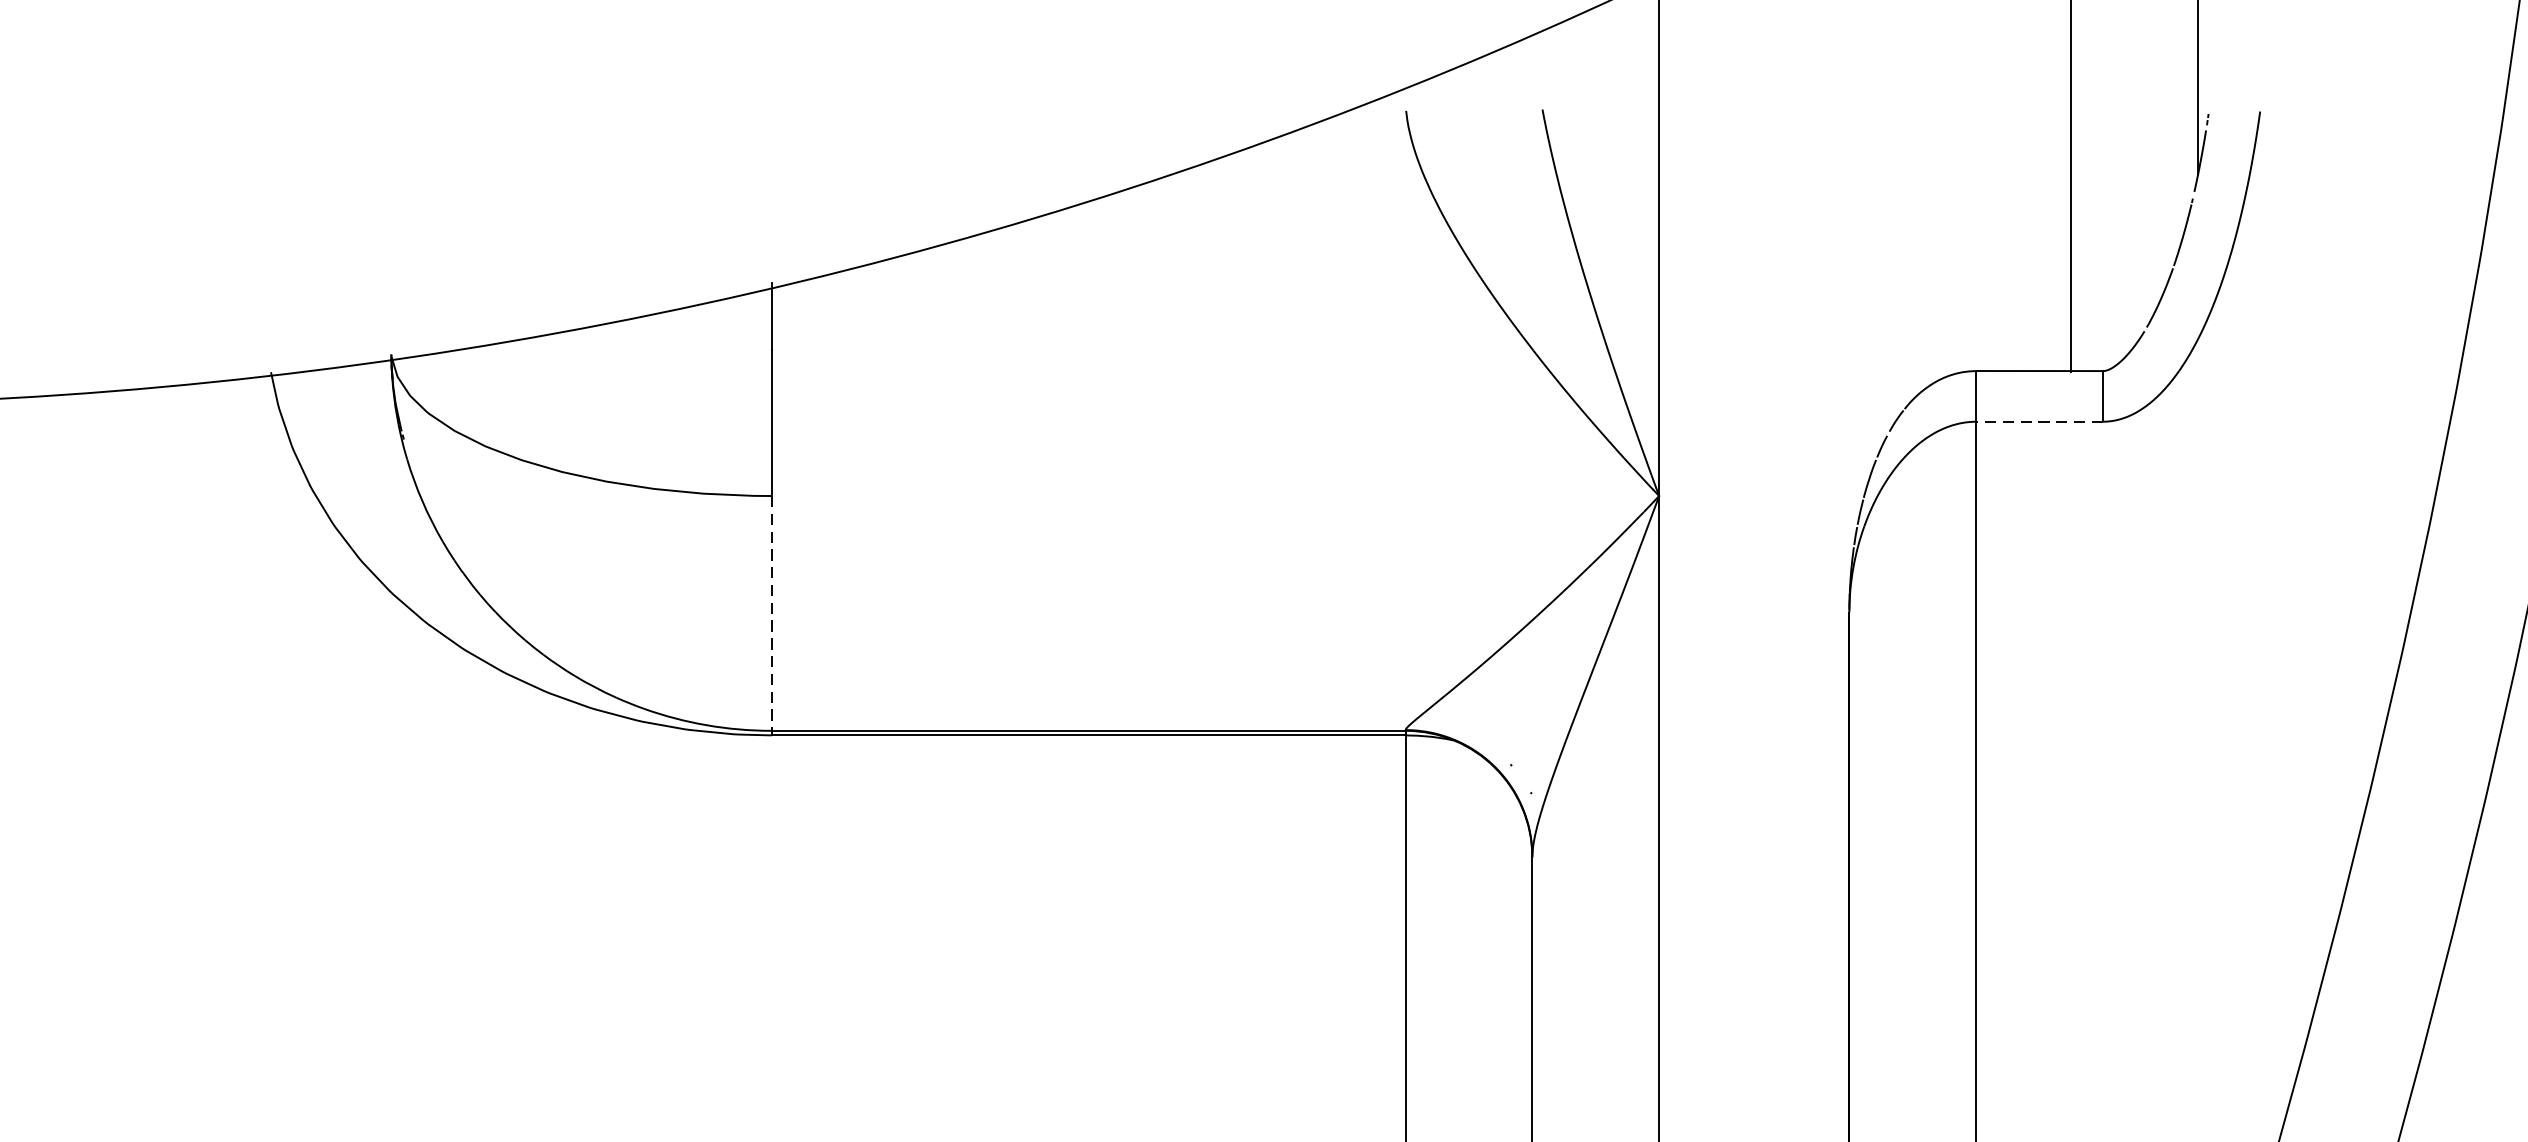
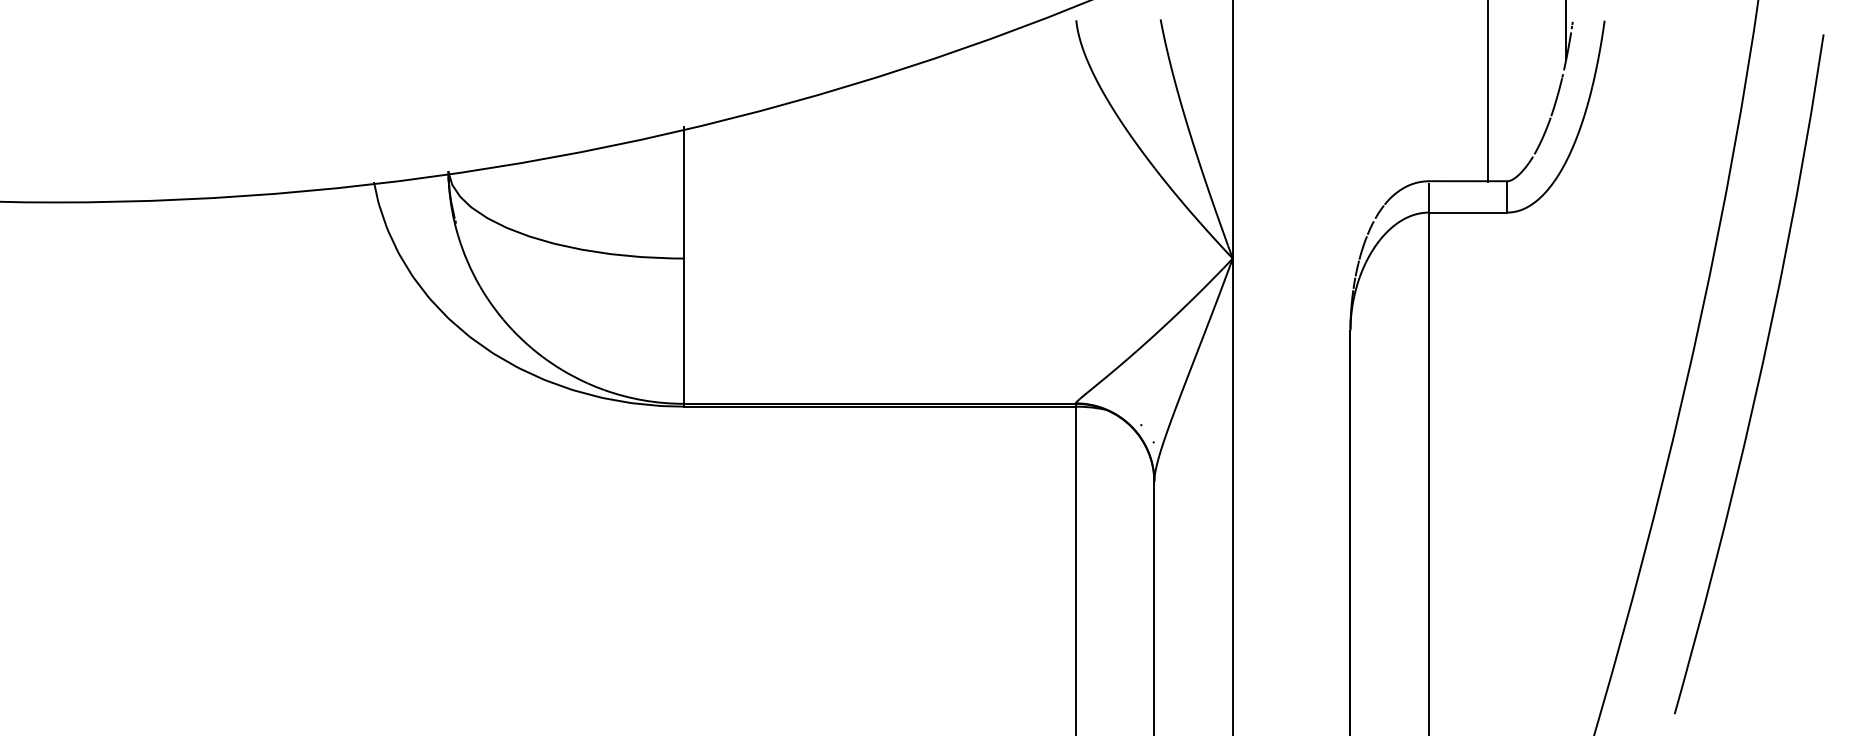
line: (2038, 421) -> (1467, 212), dashed -> solid
line: (771, 613) -> (683, 331), dashed -> solid

